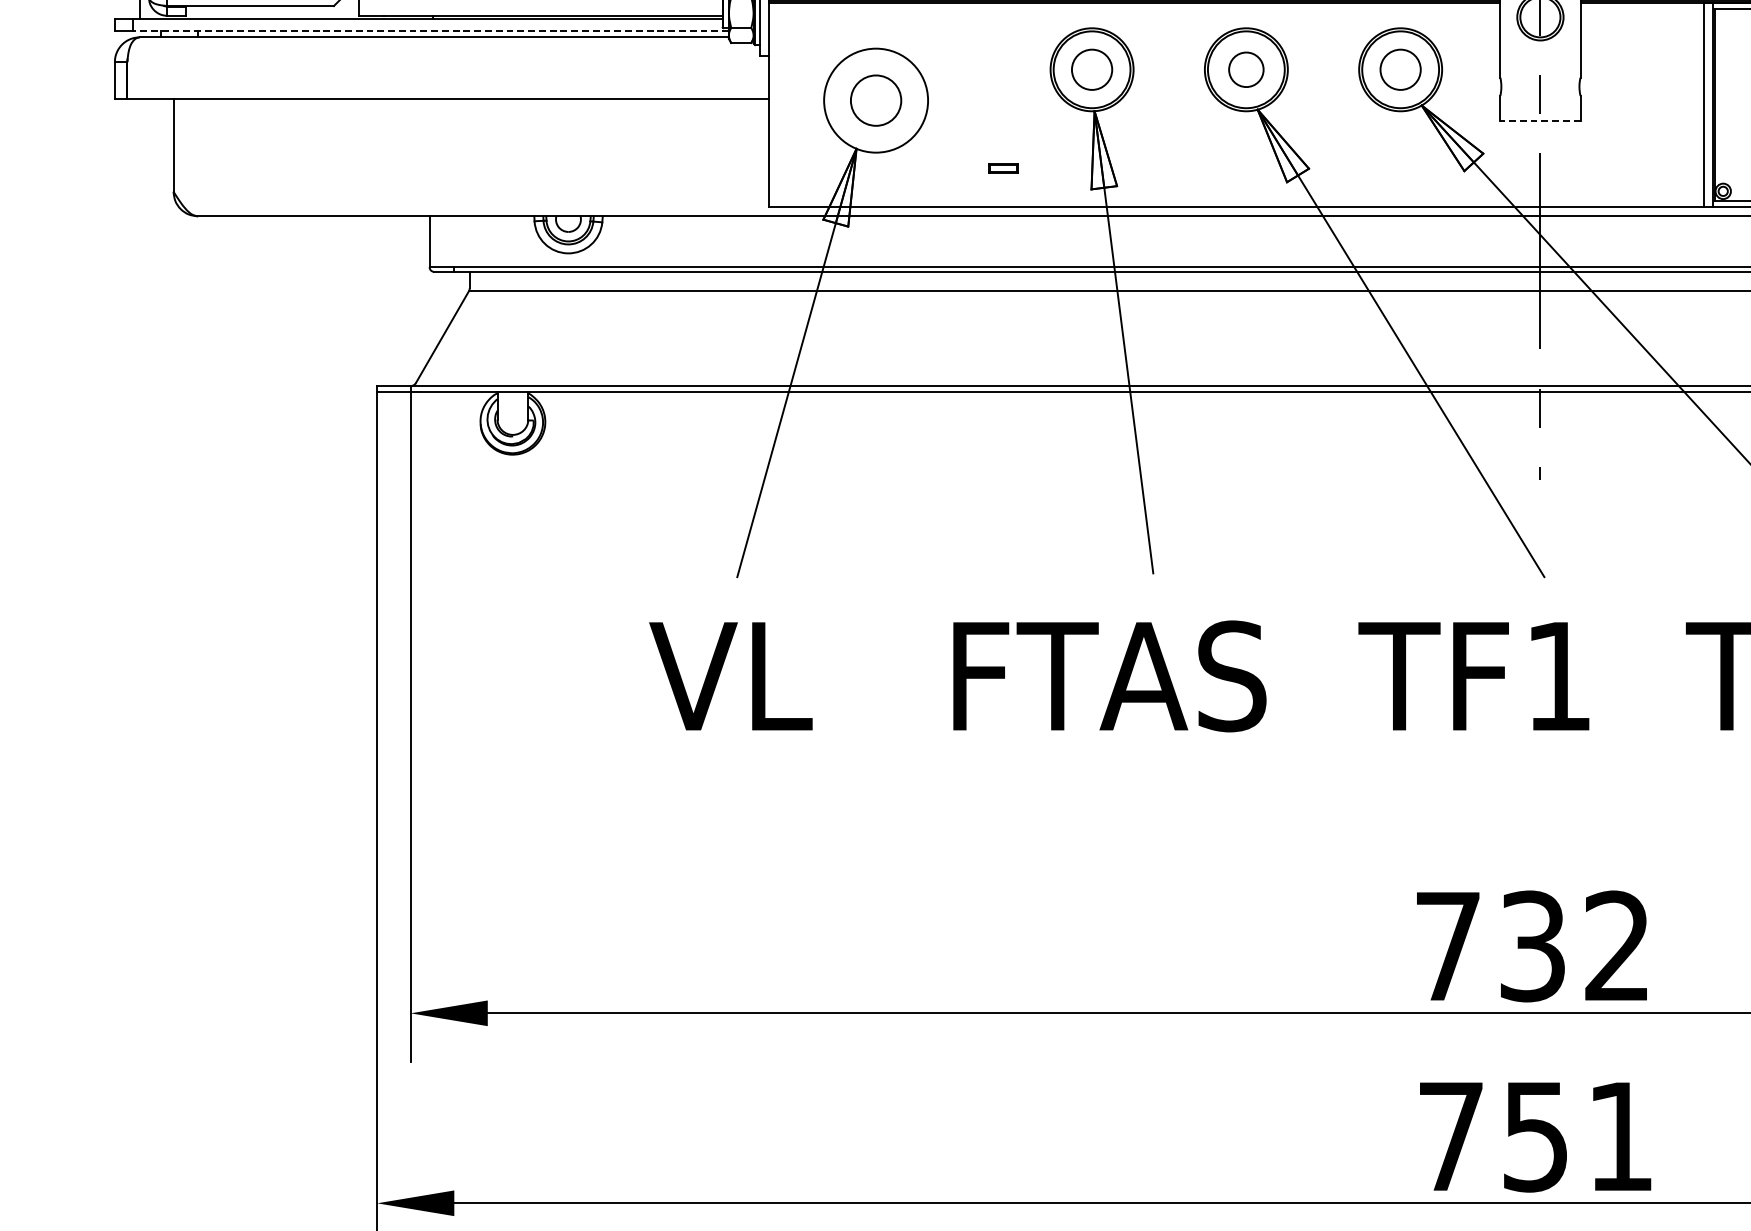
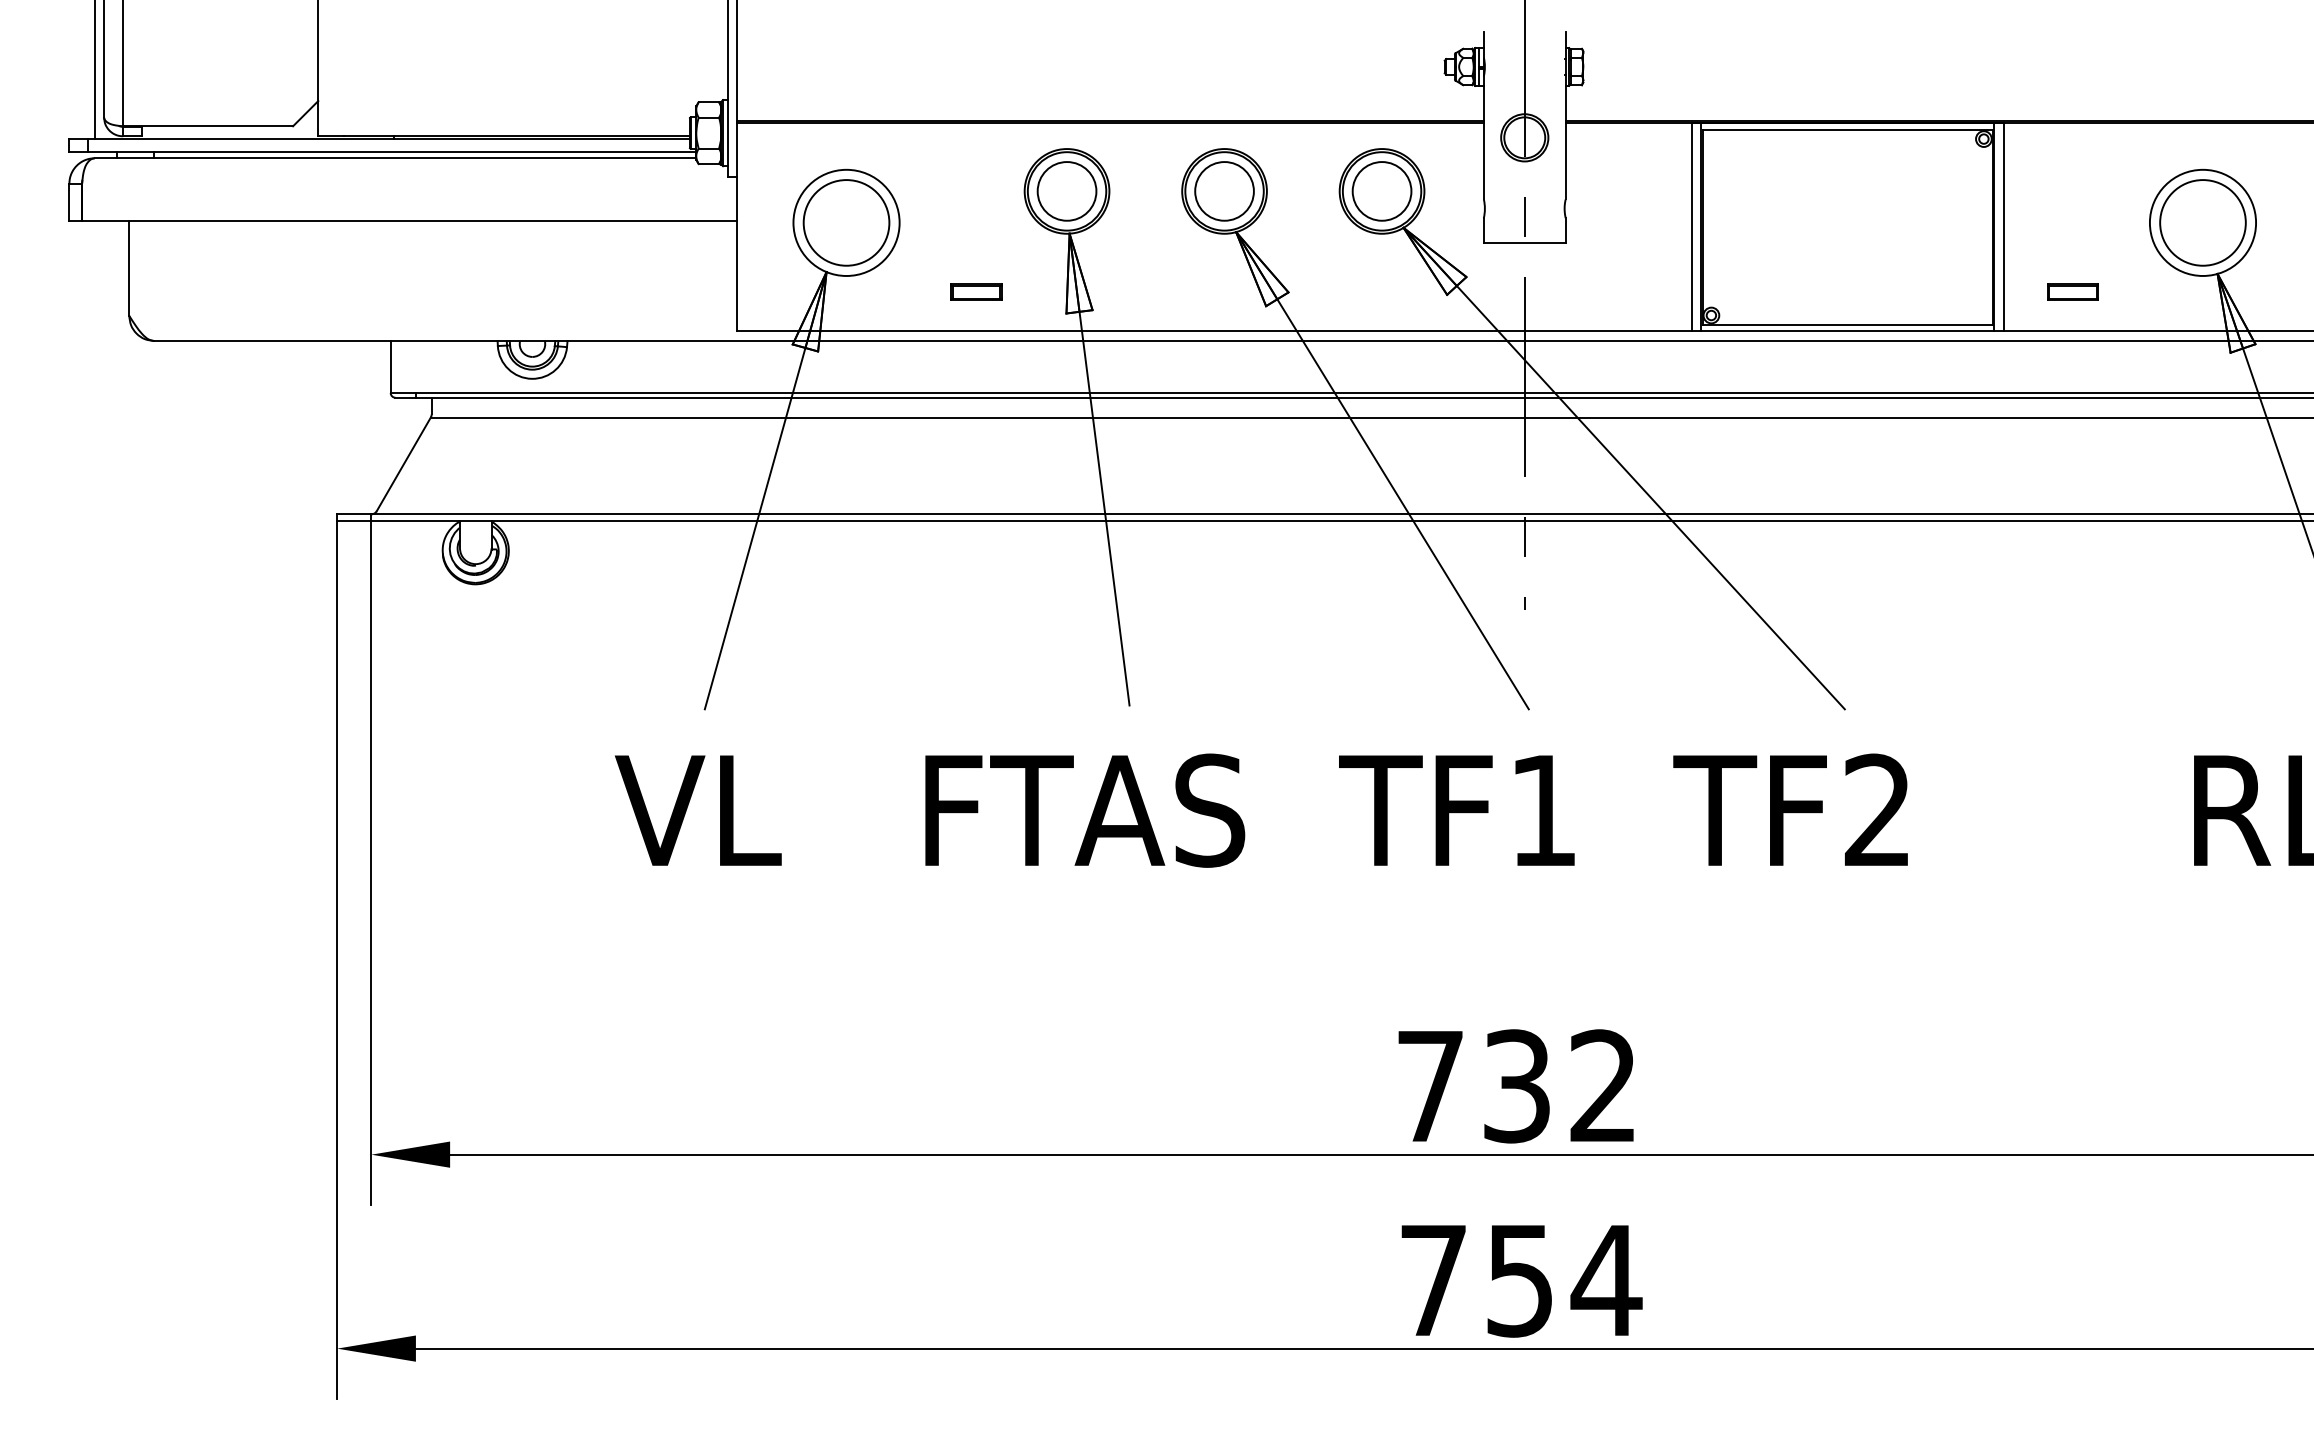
line: (431, 31) -> (392, 152), dashed -> solid
circle: (1091, 69) -> (1066, 191), size x1.43
circle: (1246, 69) -> (1224, 191), size x1.67
circle: (1400, 69) -> (1381, 191), size x1.43
circle: (876, 100) -> (846, 222), size x1.67
line: (1540, 120) -> (1524, 243), dashed -> solid
part: (1003, 167) -> (976, 291), size x1.67
text: (1620, 1136) -> (1606, 1280), 751 -> 754

